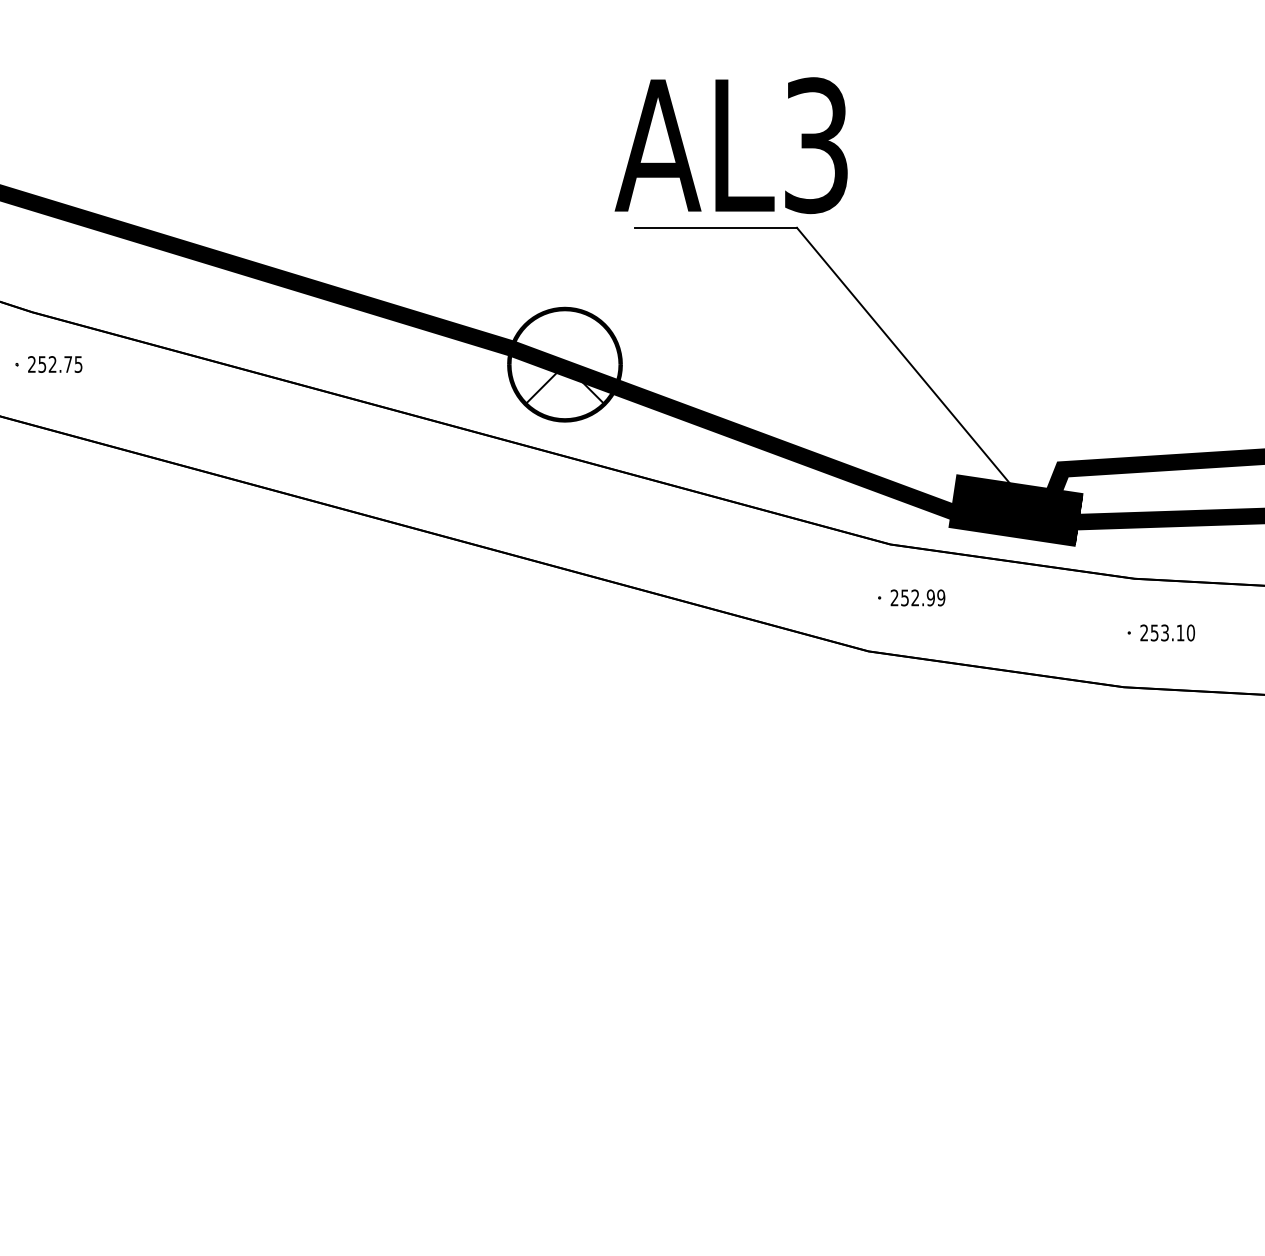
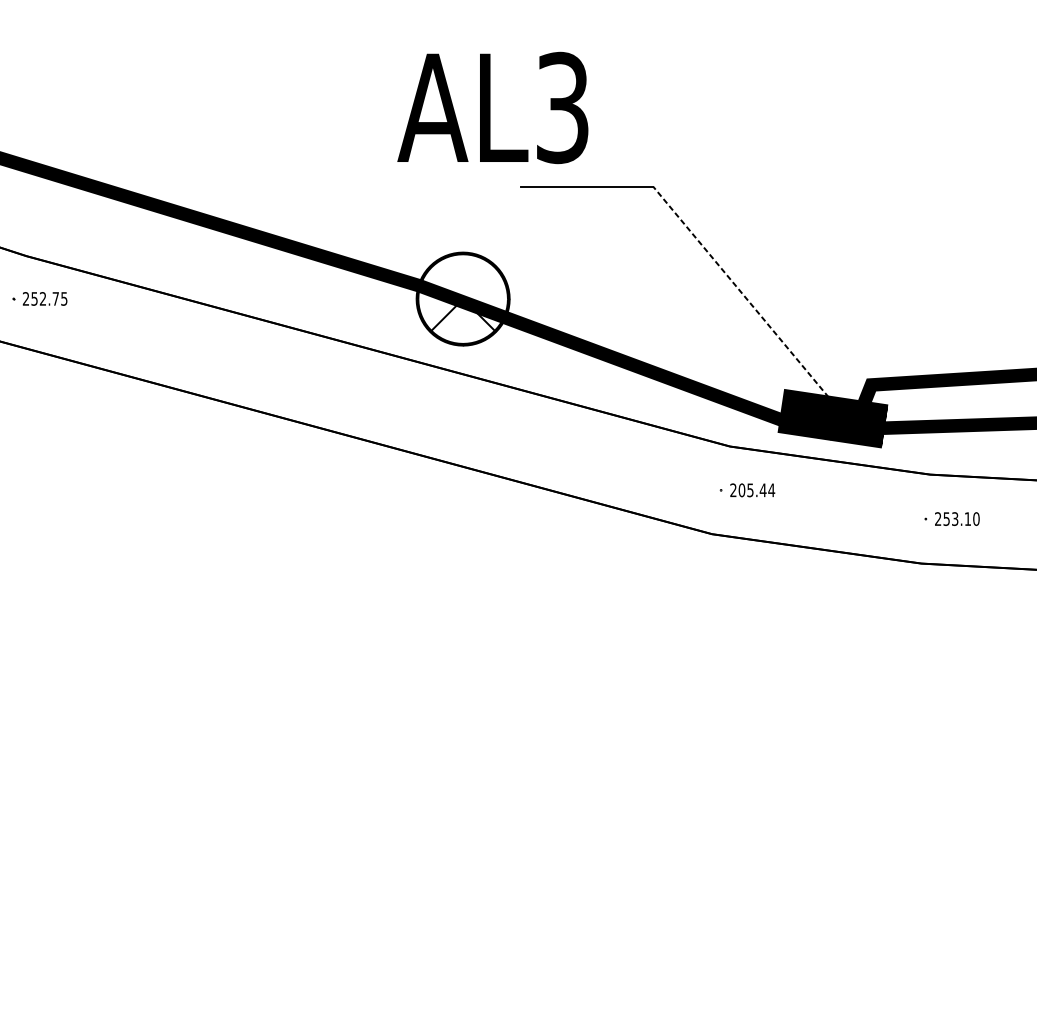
text: (730, 145) -> (492, 107), moved
line: (903, 355) -> (740, 291), solid -> dashed
text: (923, 597) -> (757, 489), 252.99 -> 205.44

